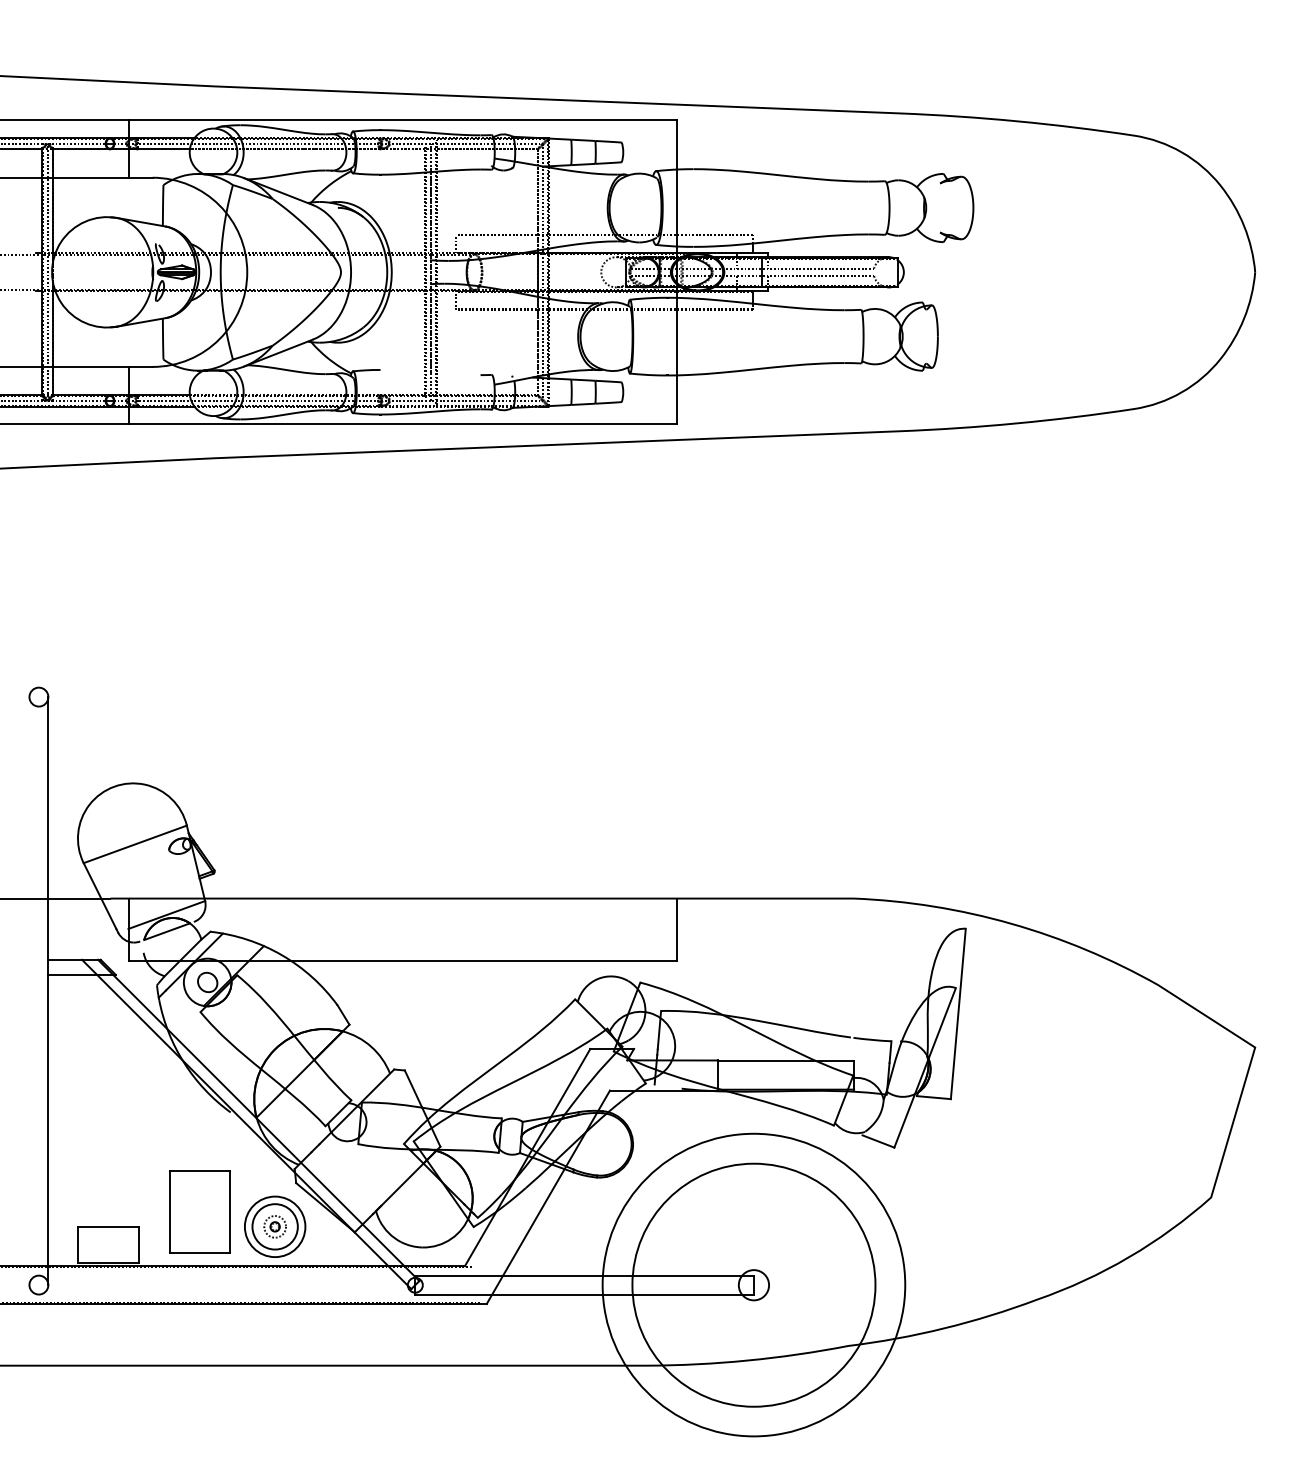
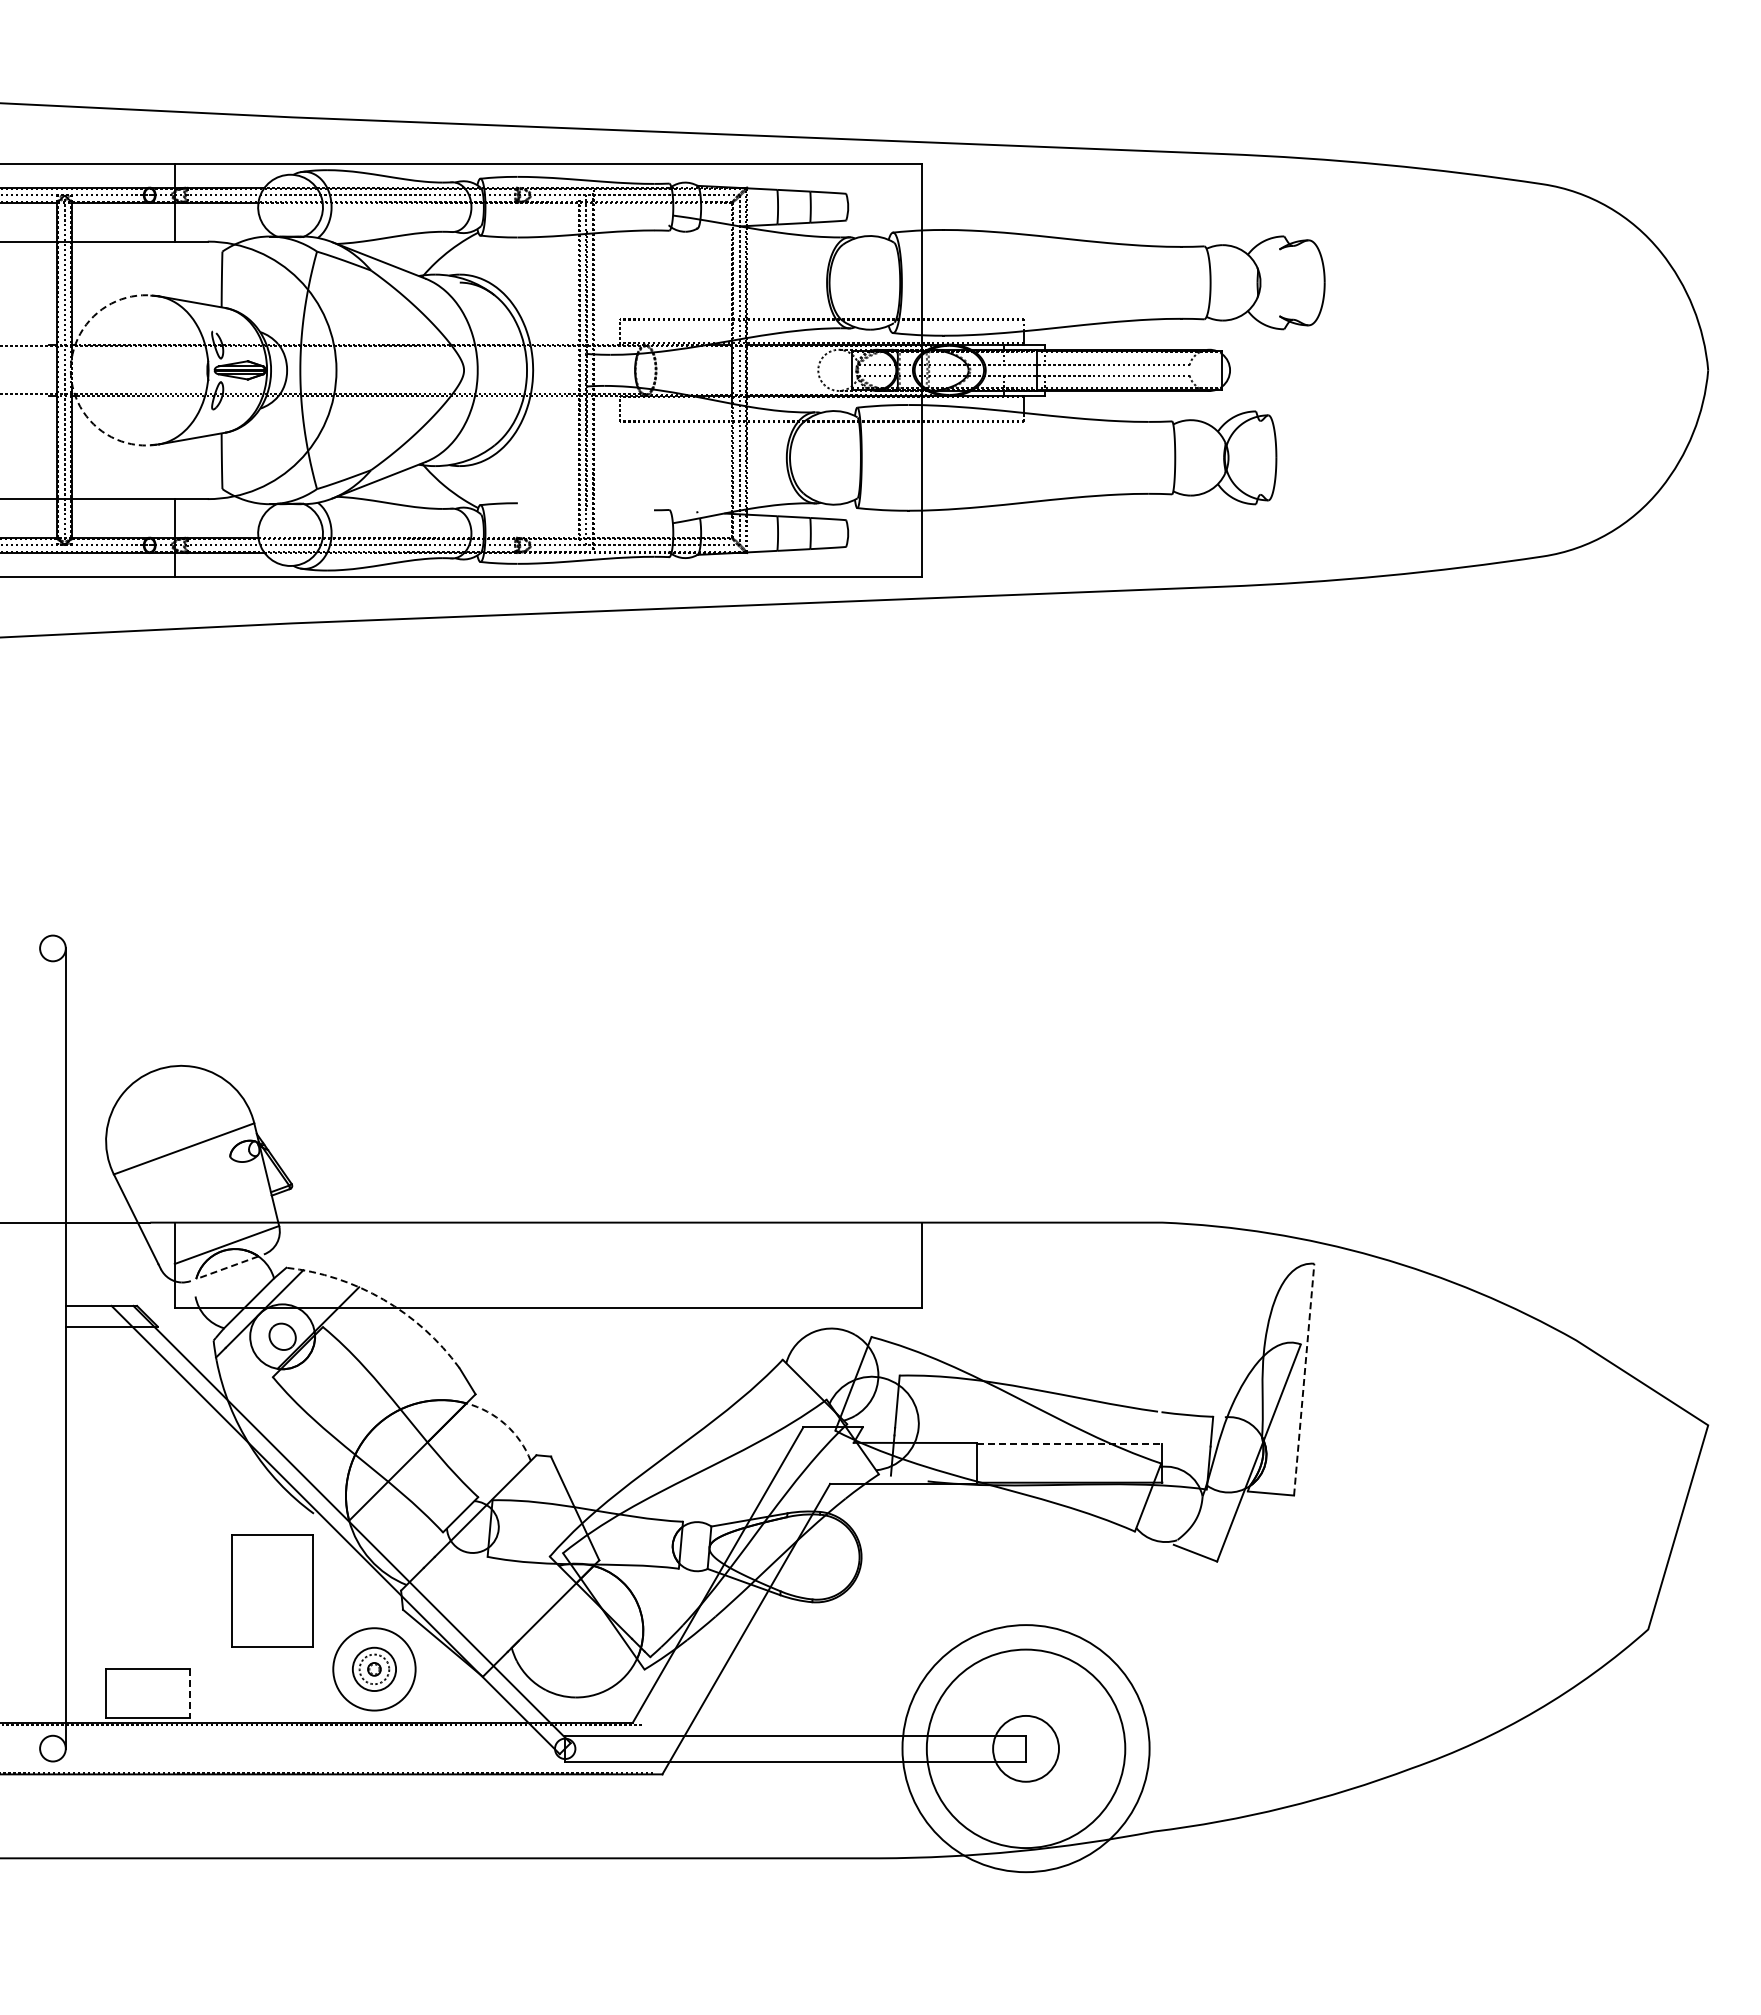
arc: (51, 272) -> (70, 370), solid -> dashed
line: (166, 931) -> (226, 1267), solid -> dashed
arc: (281, 955) -> (383, 1299), solid -> dashed
line: (958, 1013) -> (1304, 1379), solid -> dashed
arc: (371, 1046) -> (505, 1424), solid -> dashed
line: (785, 1061) -> (1069, 1444), solid -> dashed
part: (200, 1211) -> (272, 1590), moved
circle: (275, 1226) -> (374, 1669), size x0.7
line: (139, 1245) -> (189, 1694), solid -> dashed
circle: (753, 1284) -> (1025, 1748), size x0.6
circle: (753, 1284) -> (1025, 1748), size x0.6
circle: (753, 1284) -> (1025, 1748), size x1.6

